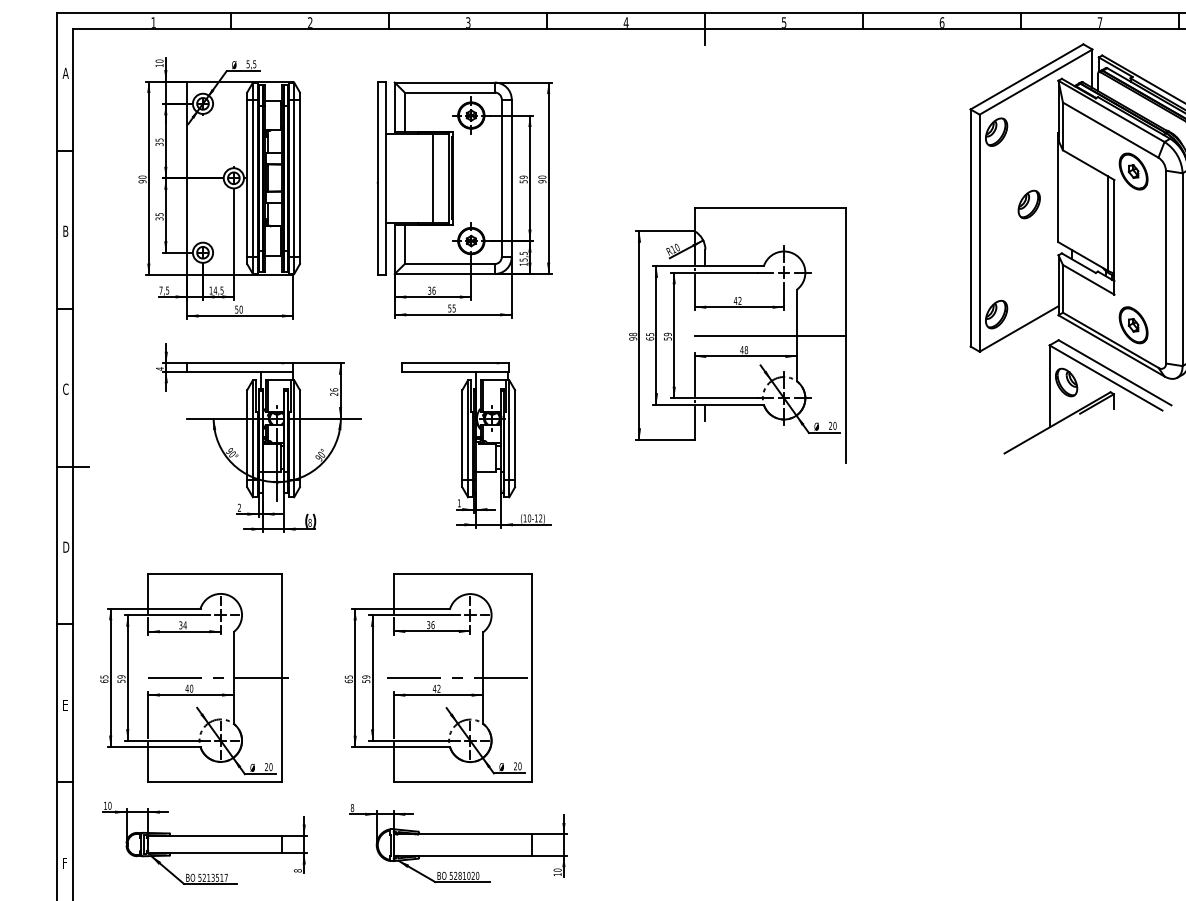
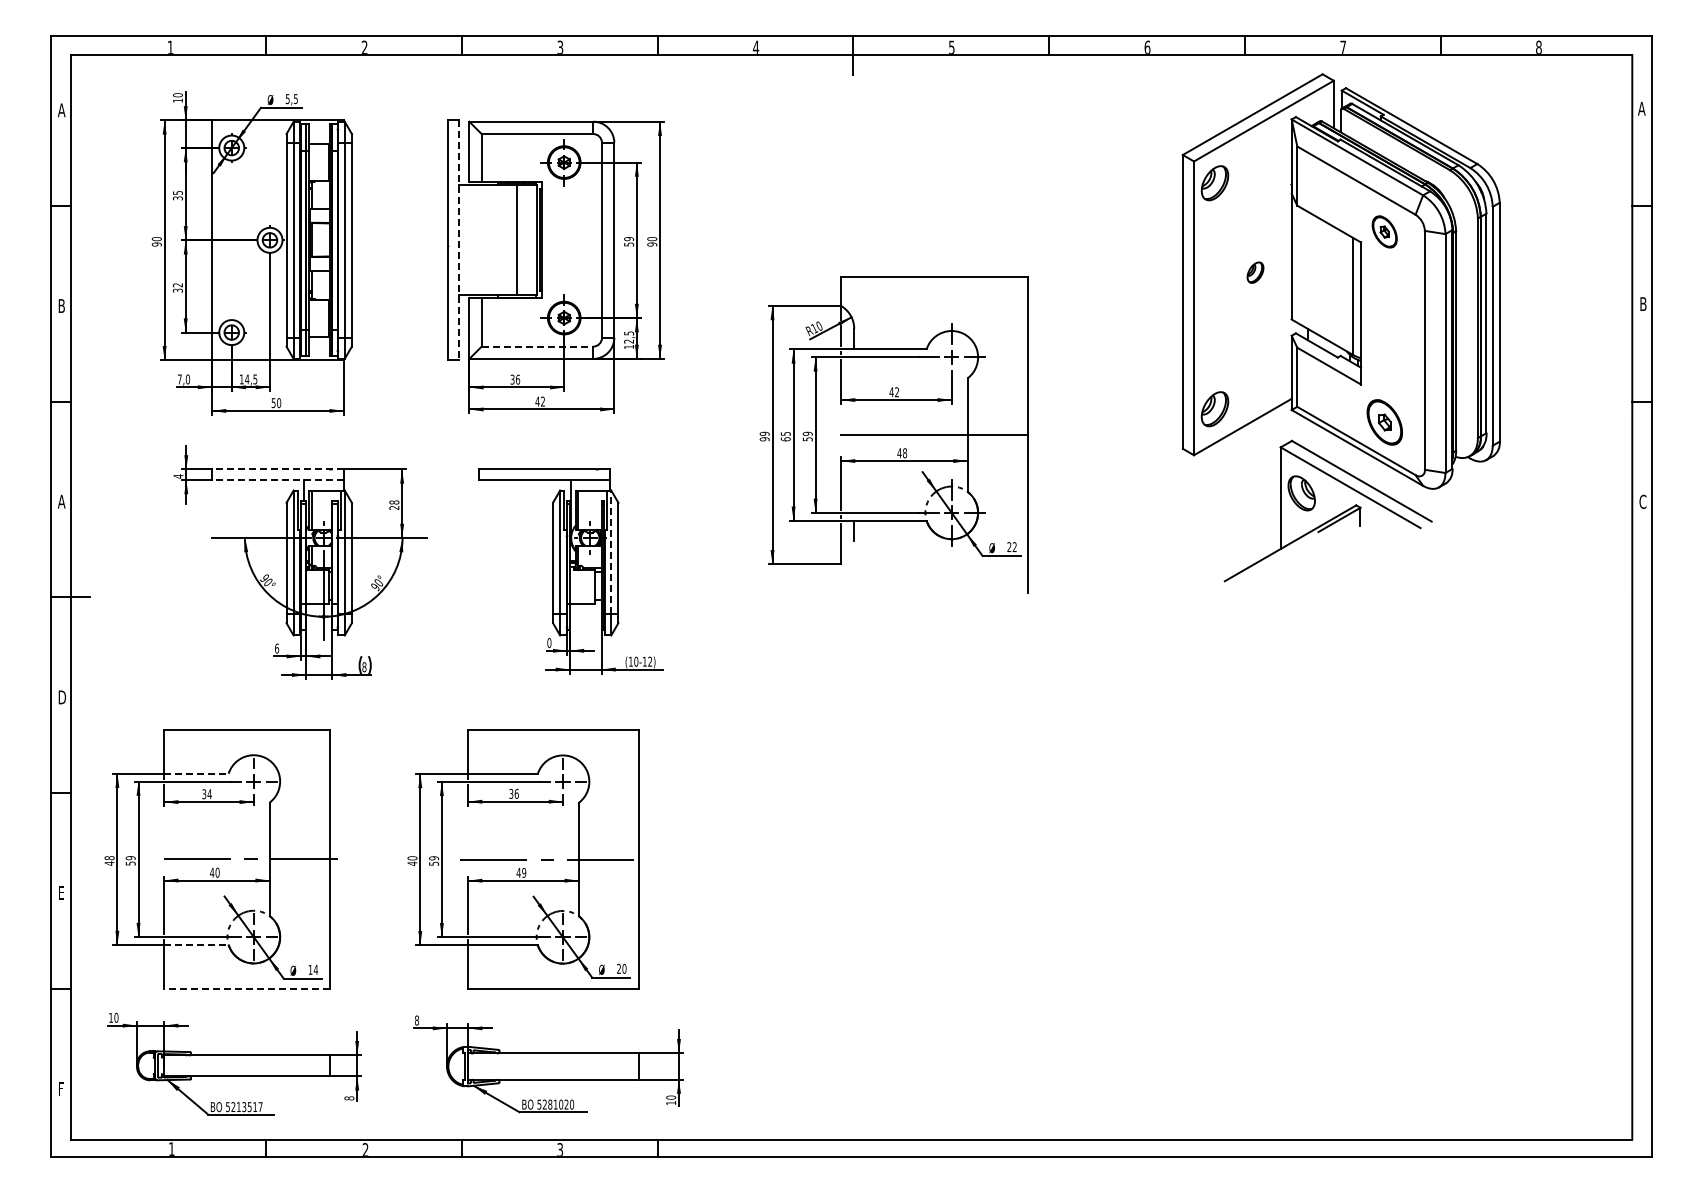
part: (1133, 171) -> (1384, 231), size x0.7
line: (386, 178) -> (458, 240), solid -> dashed
part: (1029, 204) -> (1255, 272), size x0.6
text: (159, 214) -> (177, 285), 35 -> 32
text: (524, 259) -> (629, 341), 15,5 -> 12,5
line: (449, 264) -> (537, 346), solid -> dashed
text: (167, 290) -> (187, 379), 7,5 -> 7,0
text: (451, 308) -> (539, 401), 55 -> 42
text: (632, 334) -> (764, 433), 98 -> 99
line: (239, 363) -> (277, 469), solid -> dashed
line: (239, 372) -> (277, 480), solid -> dashed
text: (65, 389) -> (61, 501), C -> A
text: (334, 389) -> (394, 502), 26 -> 28
text: (834, 426) -> (1014, 547), 20 -> 22
line: (509, 430) -> (611, 552), solid -> dashed
text: (459, 503) -> (549, 643), 1 -> 0
text: (239, 507) -> (277, 648), 2 -> 6
line: (174, 608) -> (196, 773), solid -> dashed
text: (104, 678) -> (109, 860), 65 -> 48
text: (348, 678) -> (412, 860), 65 -> 40
text: (439, 688) -> (524, 872), 42 -> 49
line: (174, 747) -> (196, 945), solid -> dashed
text: (268, 766) -> (313, 969), 20 -> 14
line: (214, 782) -> (246, 988), solid -> dashed

